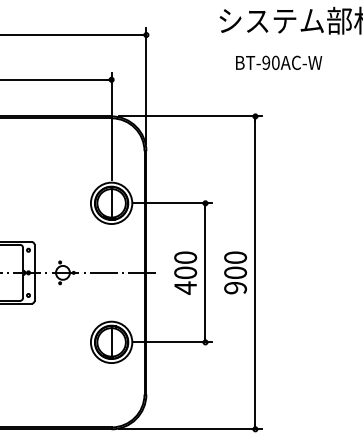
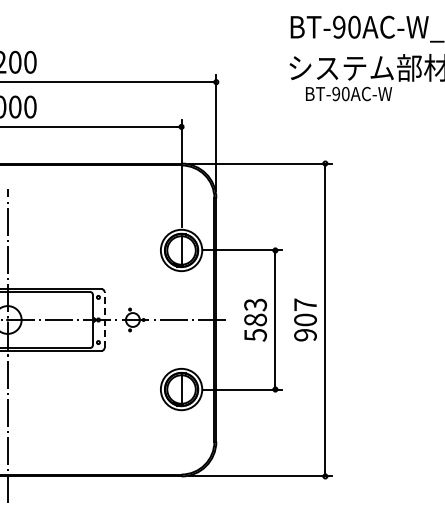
text: (279, 62) -> (349, 93), moved
text: (235, 257) -> (305, 304), 900 -> 907
line: (34, 273) -> (104, 320), solid -> dashed
text: (185, 273) -> (255, 320), 400 -> 583

